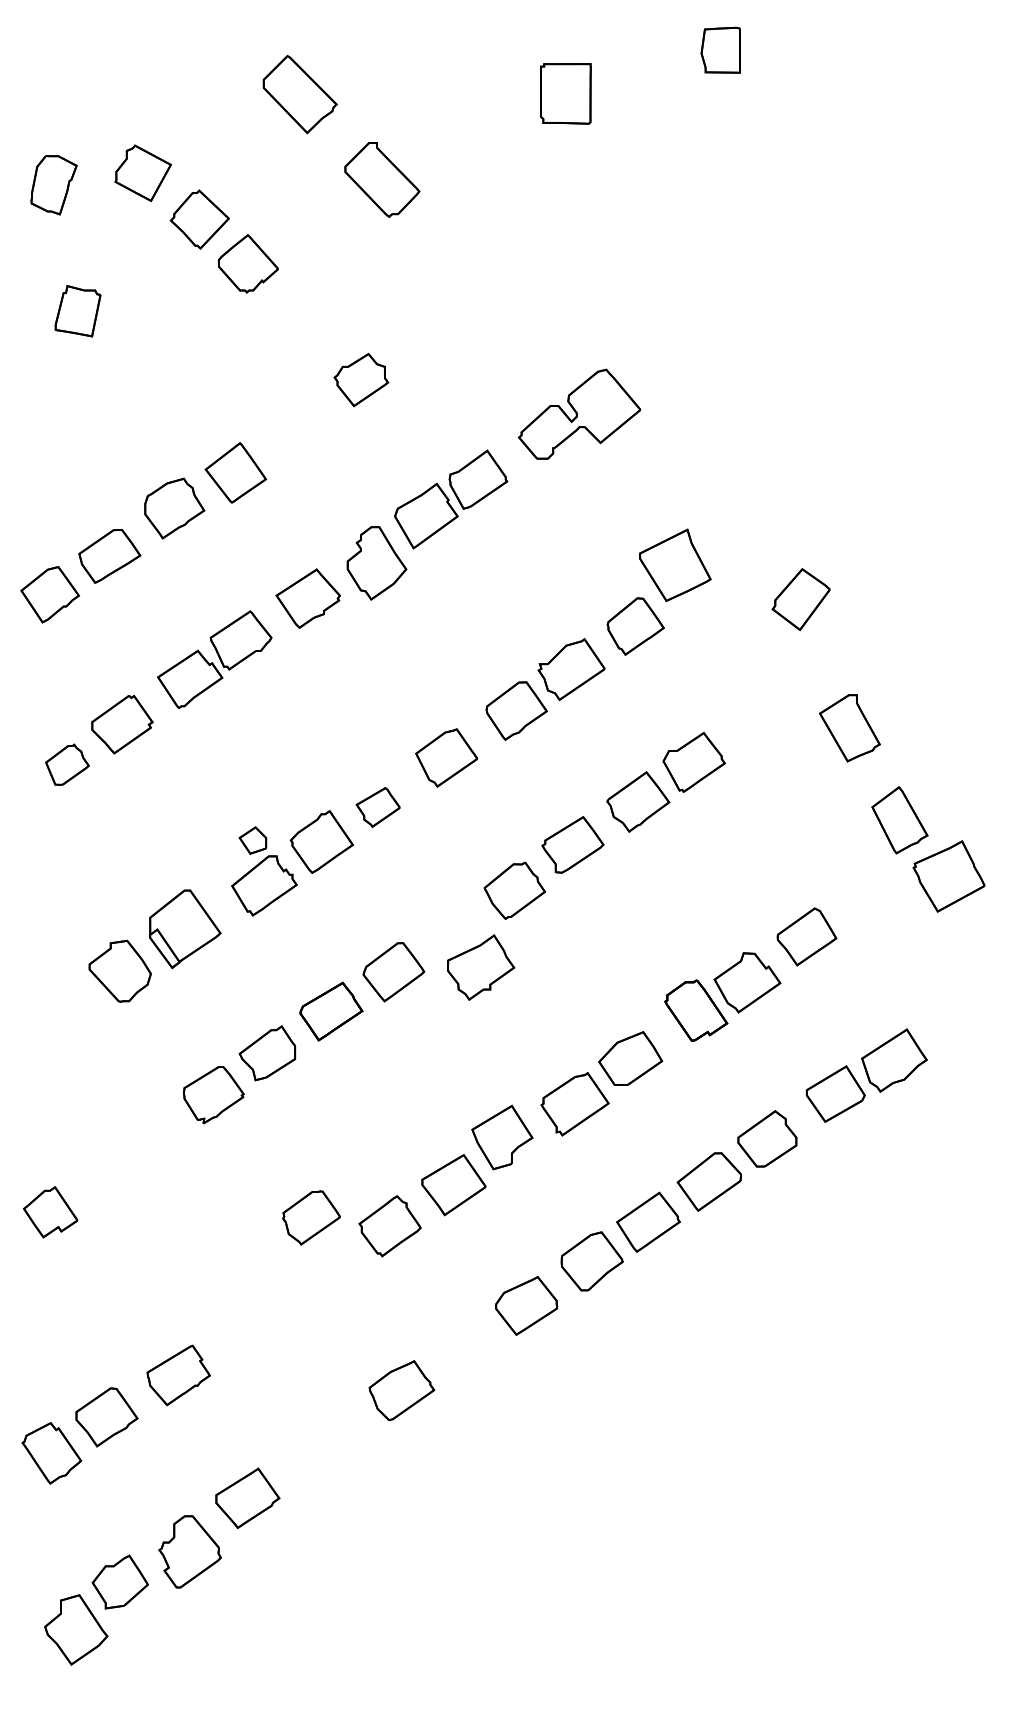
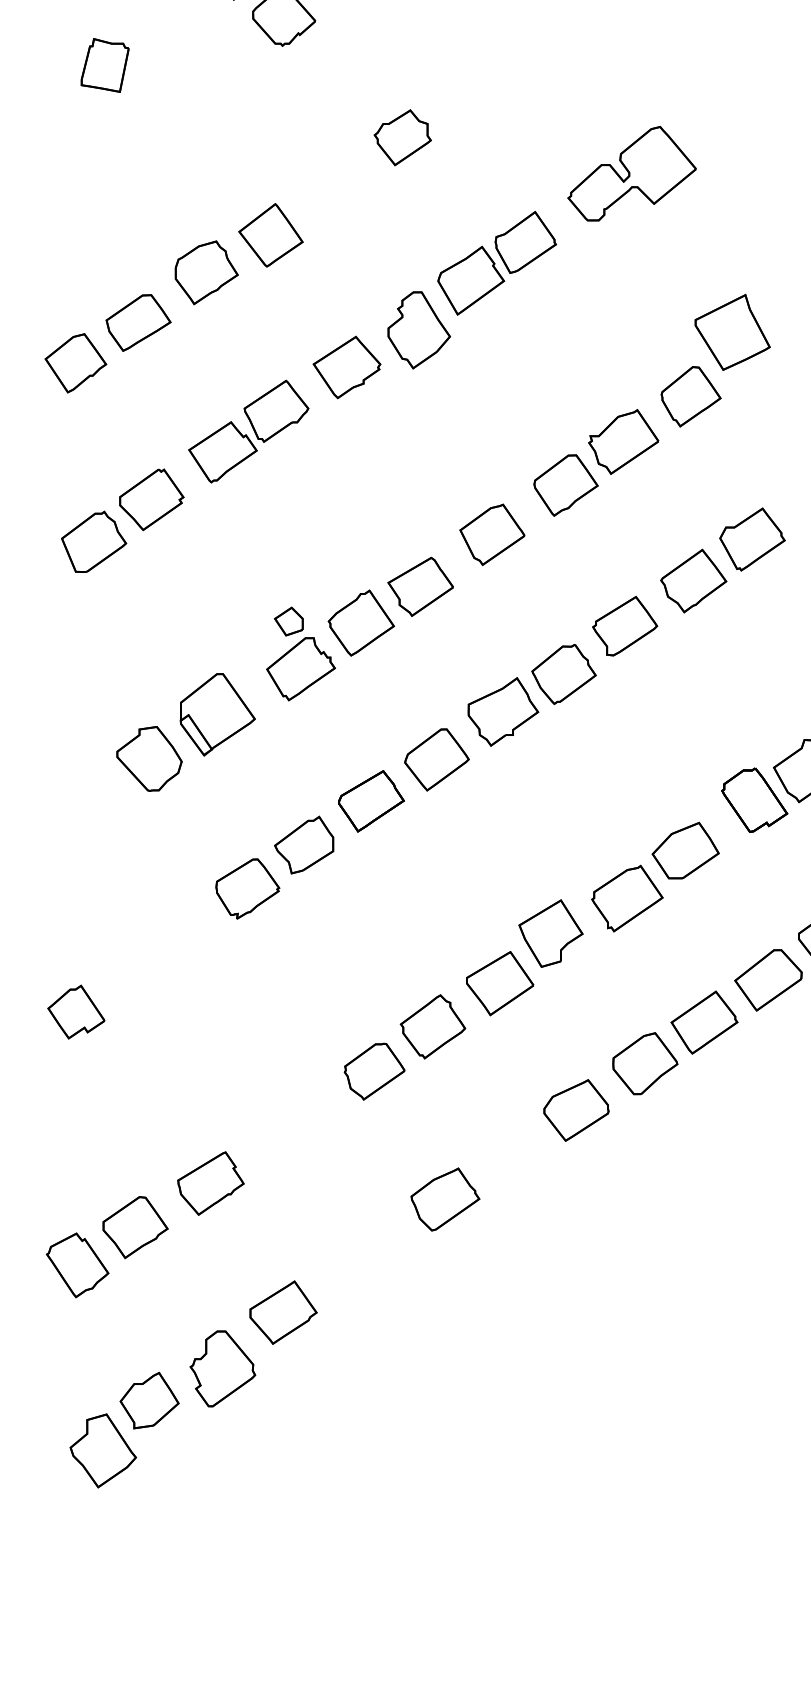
part: (67, 764) -> (94, 541), size x1.43
part: (377, 807) -> (419, 586), size x1.43
part: (481, 967) -> (503, 711), moved
part: (311, 1217) -> (374, 1071), moved

